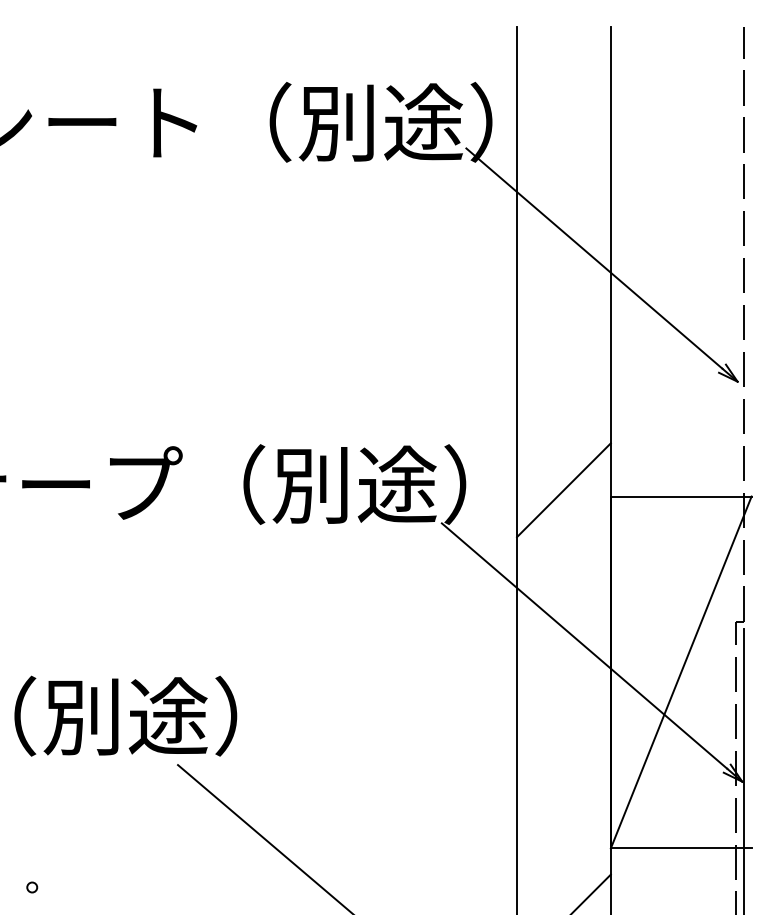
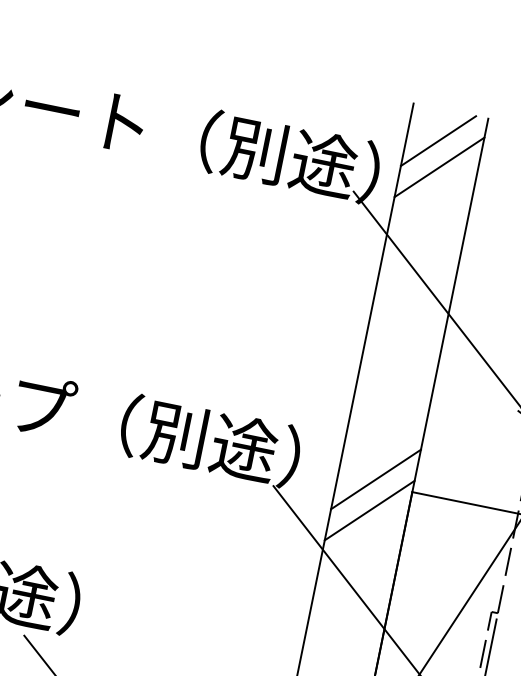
line: (556, 66) -> (438, 141), added
line: (563, 98) -> (439, 167), added
line: (563, 529) -> (369, 510), added

